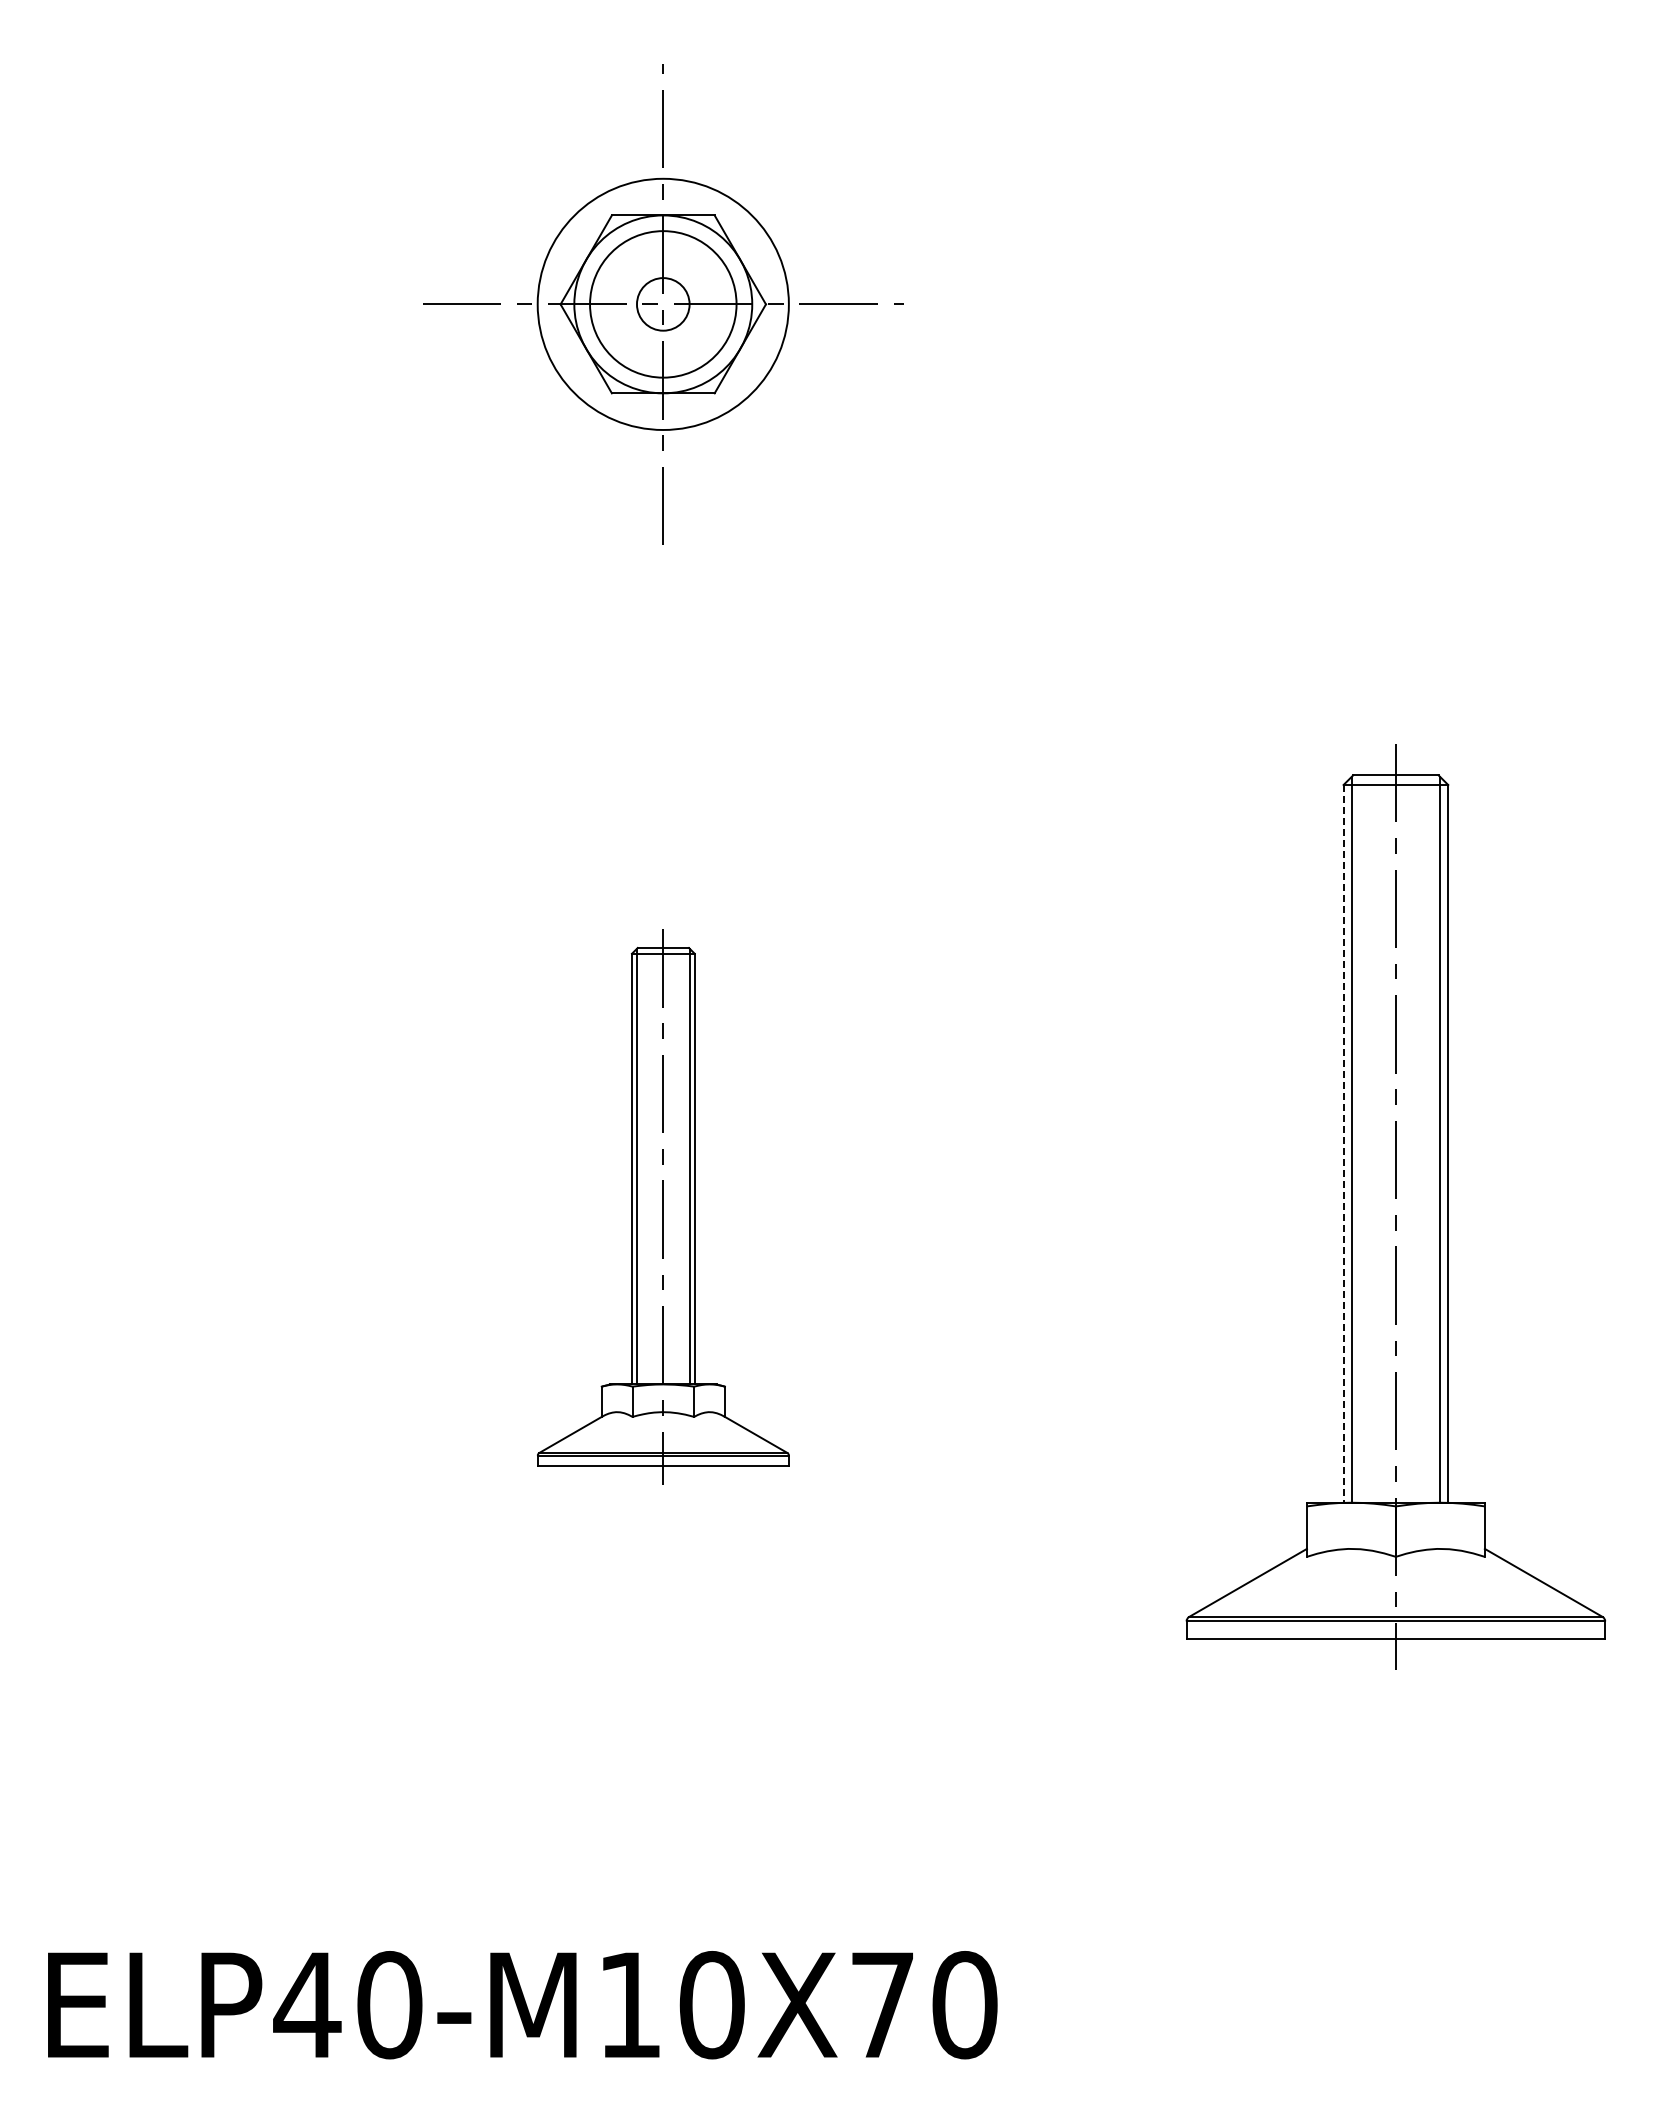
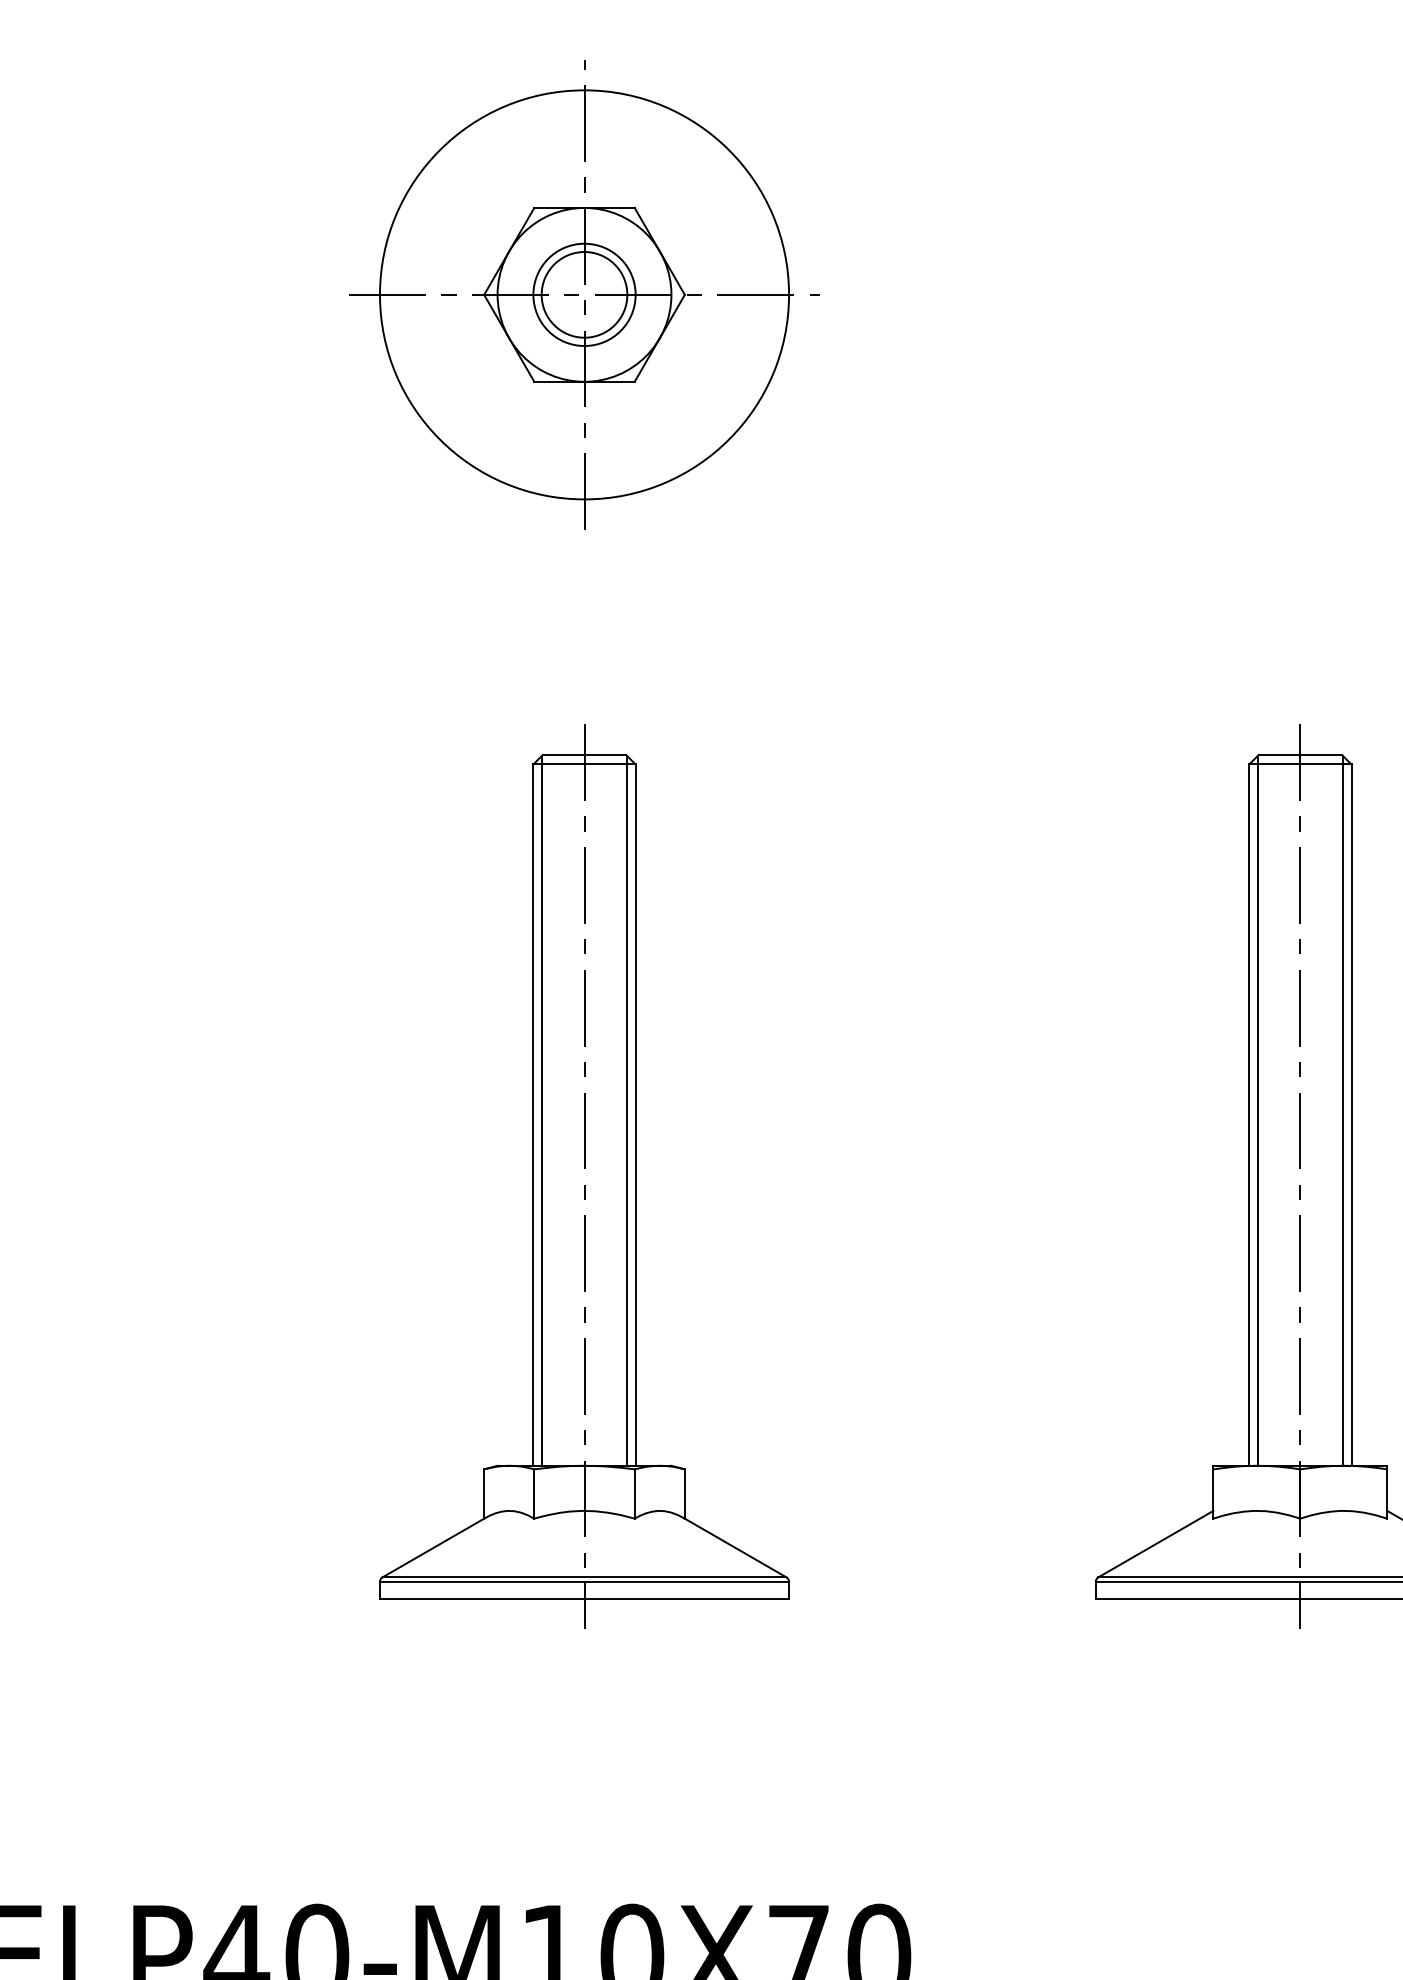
circle: (662, 304) -> (583, 294), size x0.71
circle: (662, 304) -> (583, 294), size x1.67
circle: (663, 304) -> (584, 294), size x1.67
line: (1343, 1143) -> (1249, 1114), dashed -> solid
part: (663, 1206) -> (584, 1176), size x1.67

